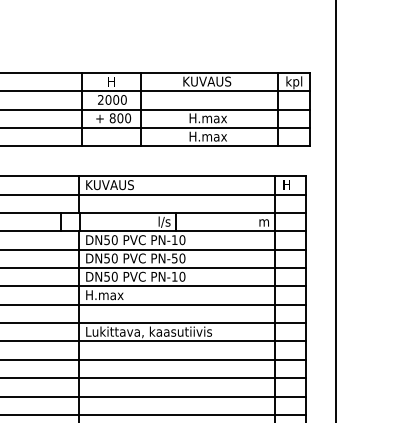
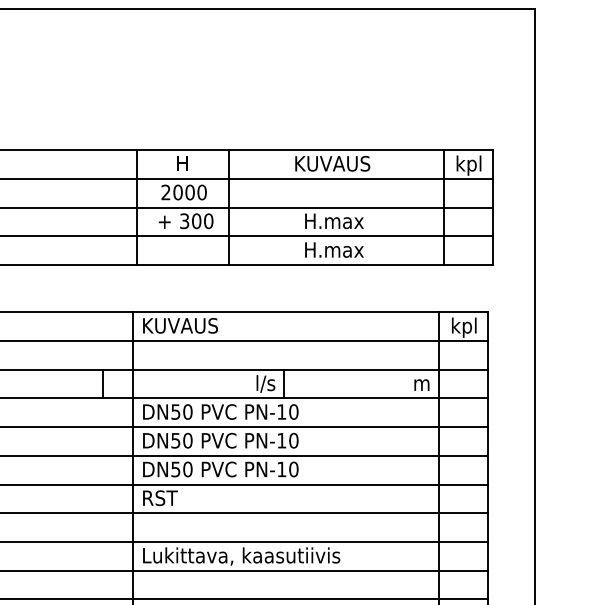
text: (112, 118) -> (184, 221), 800 -> 300
text: (291, 185) -> (464, 326), H -> kpl
text: (174, 258) -> (281, 440), PN-50 -> PN-10
text: (105, 295) -> (173, 498), H.max -> RST

